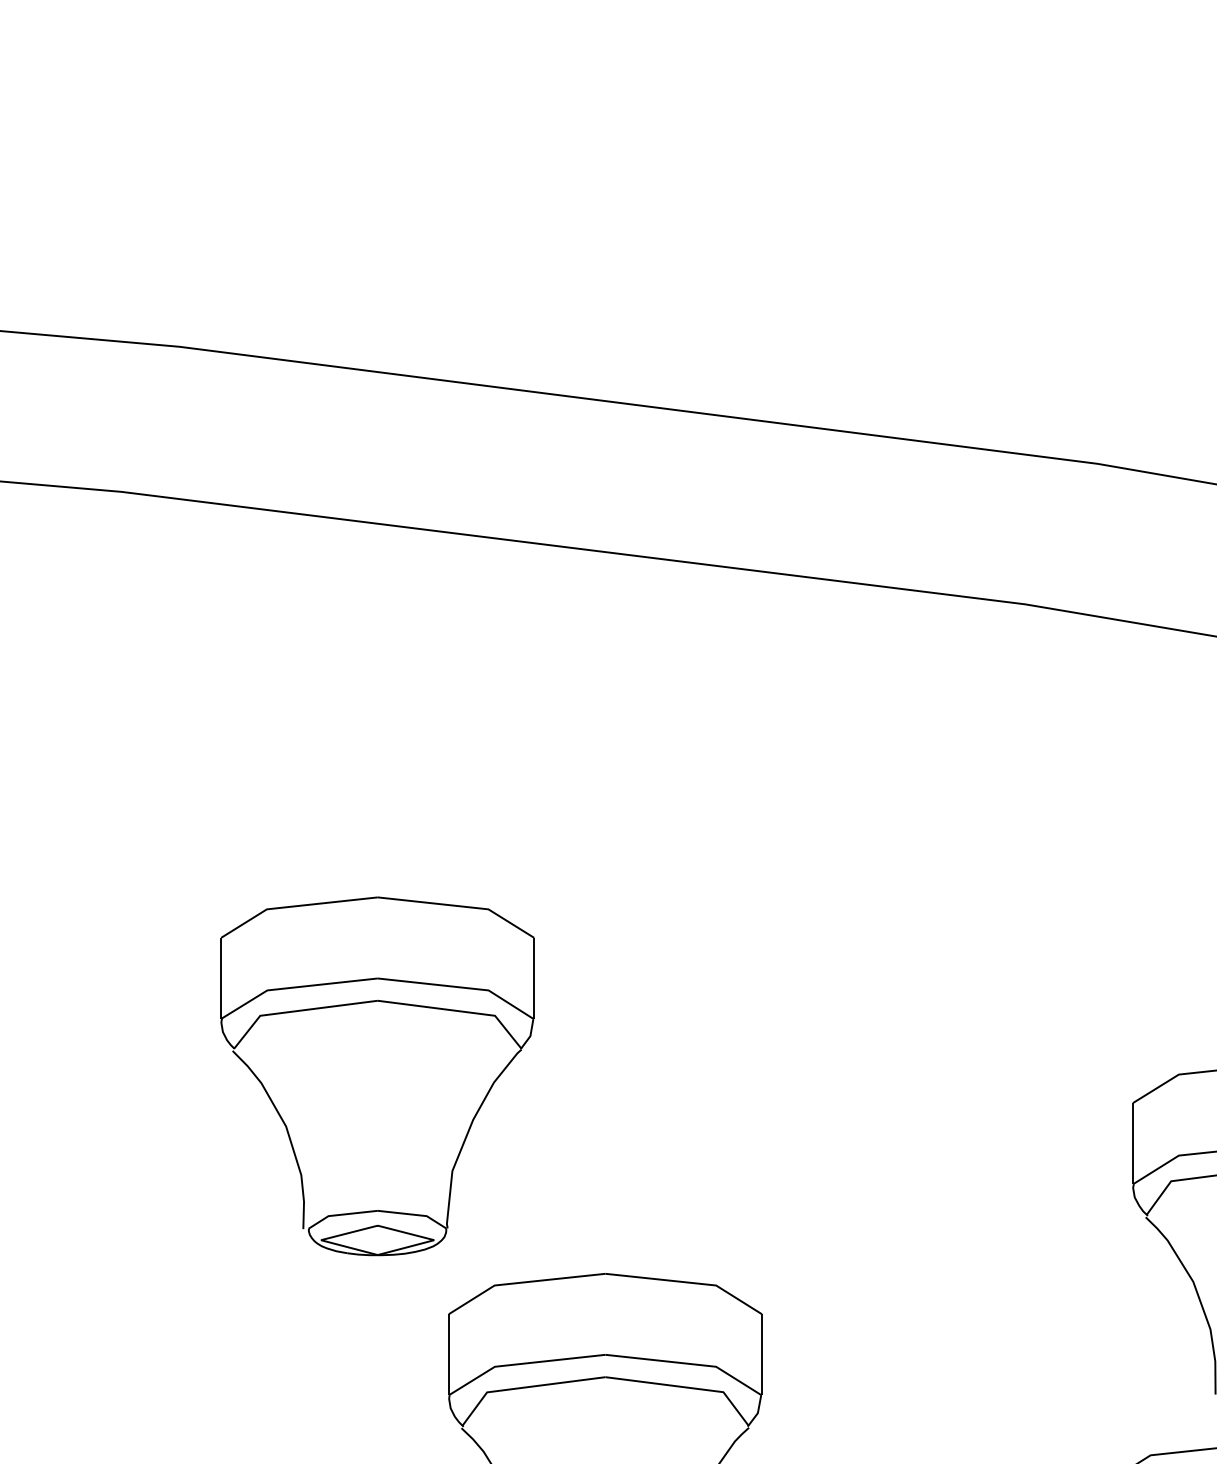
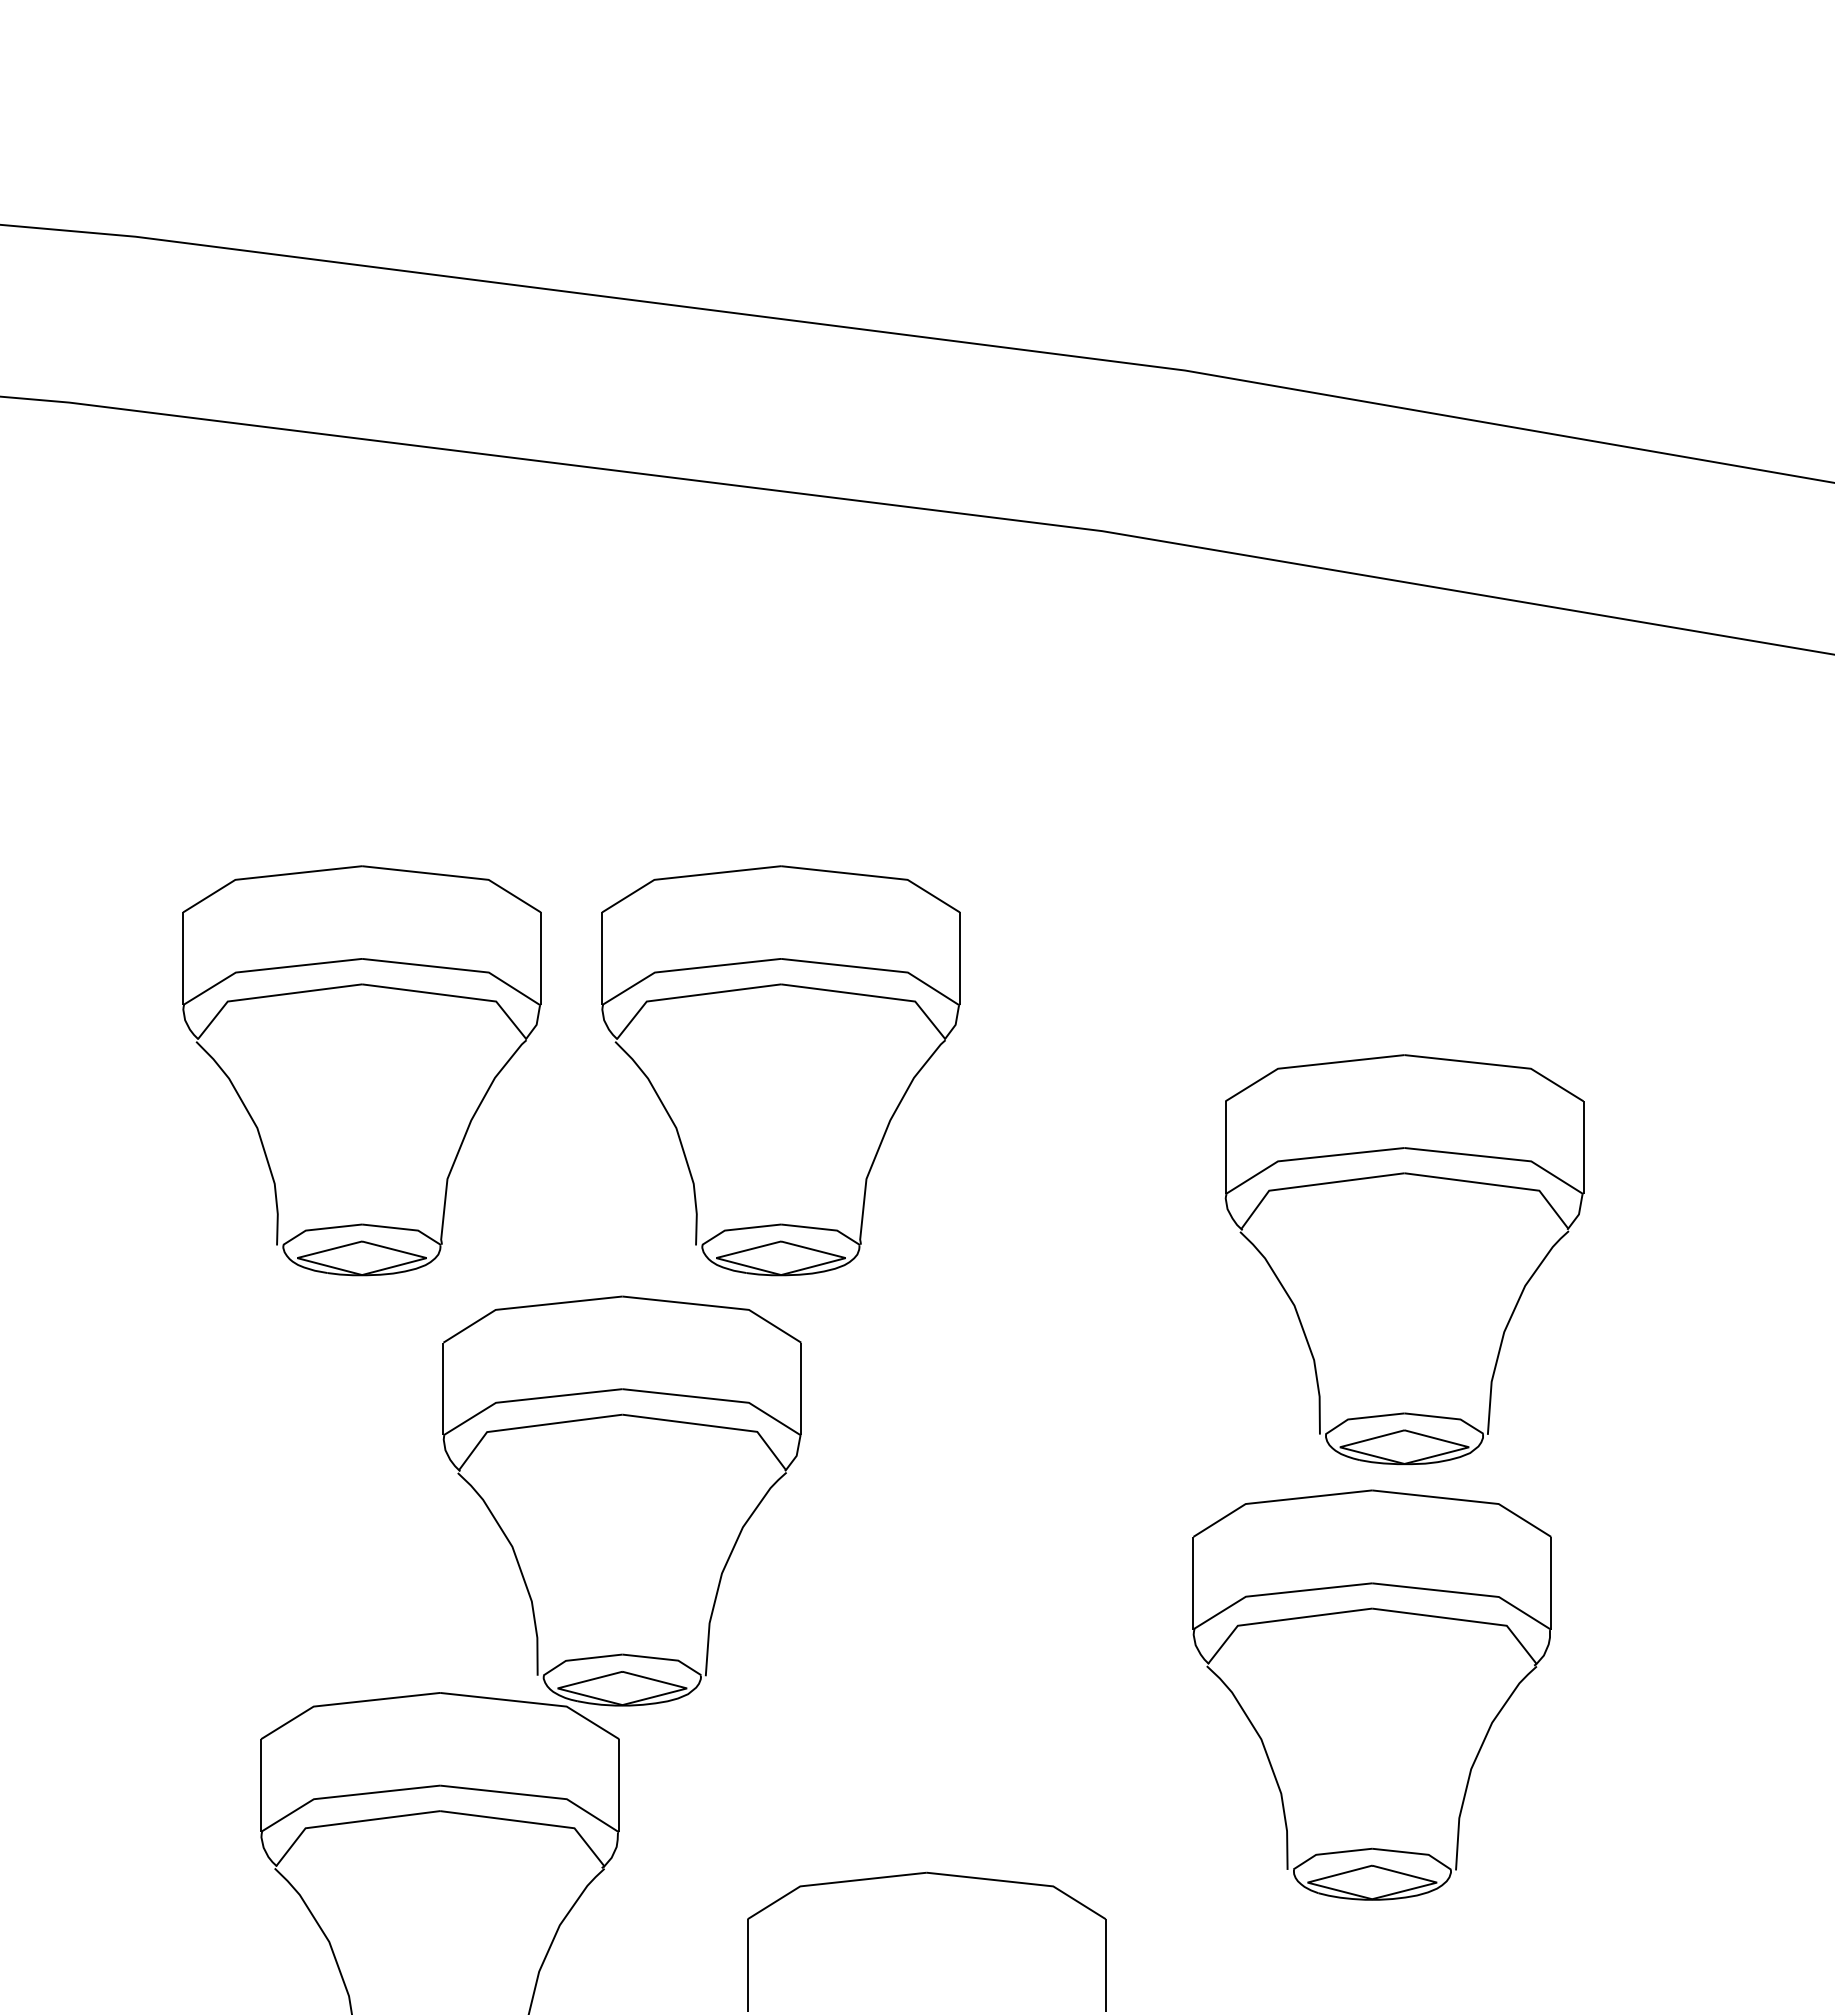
part: (731, 1003) -> (766, 987), added

